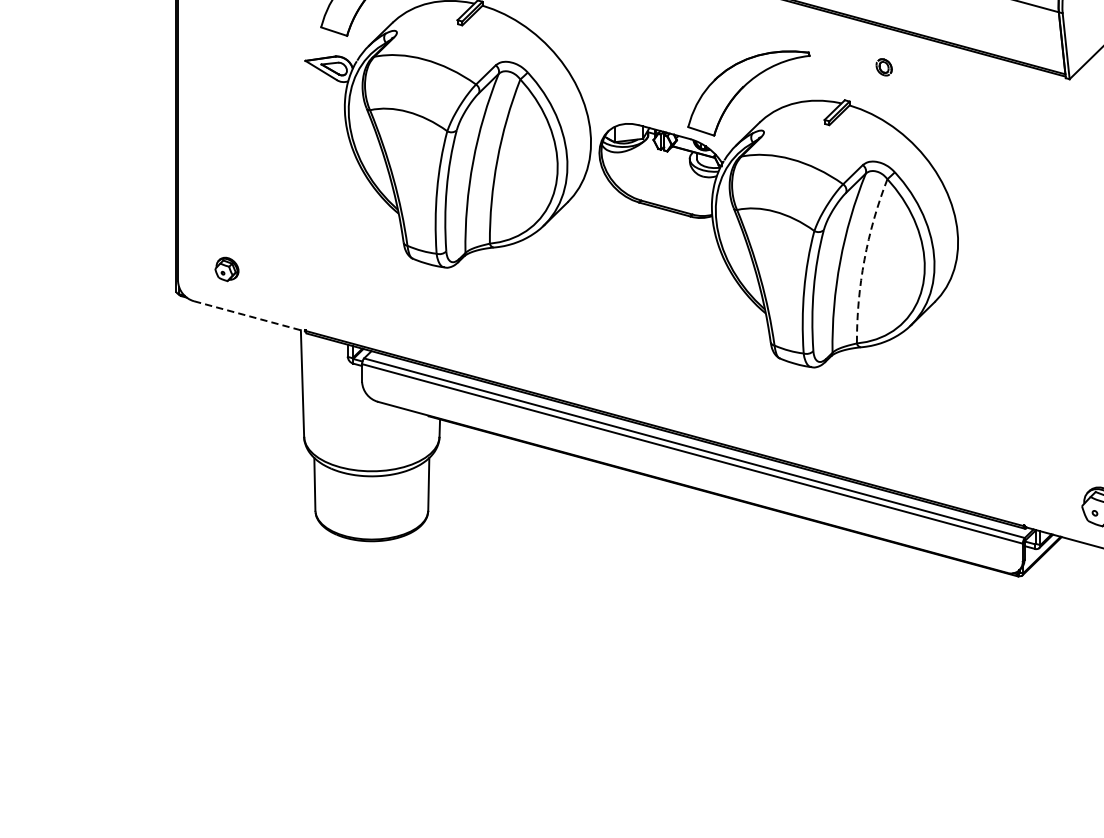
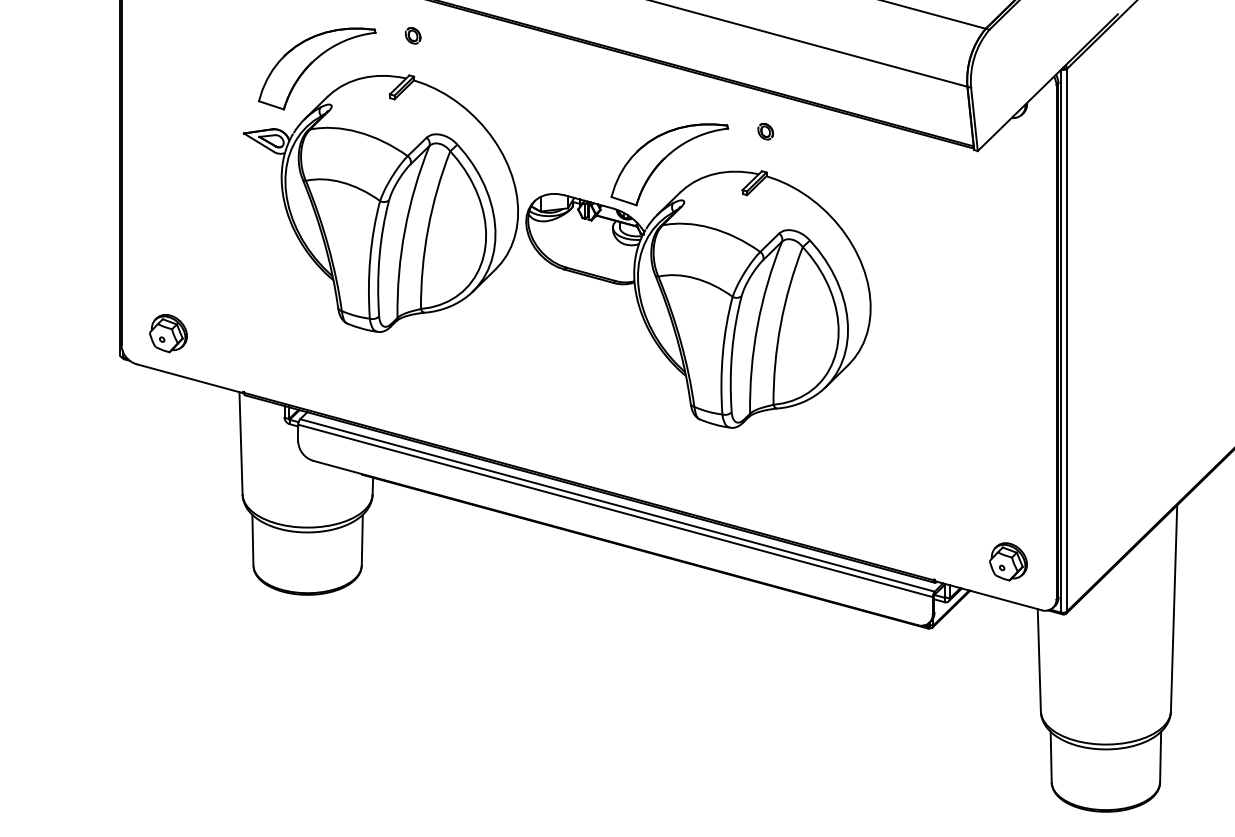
part: (883, 67) -> (765, 131), moved
arc: (864, 259) -> (780, 324), dashed -> solid
part: (226, 269) -> (168, 333), size x1.67
line: (249, 316) -> (190, 378), dashed -> solid

